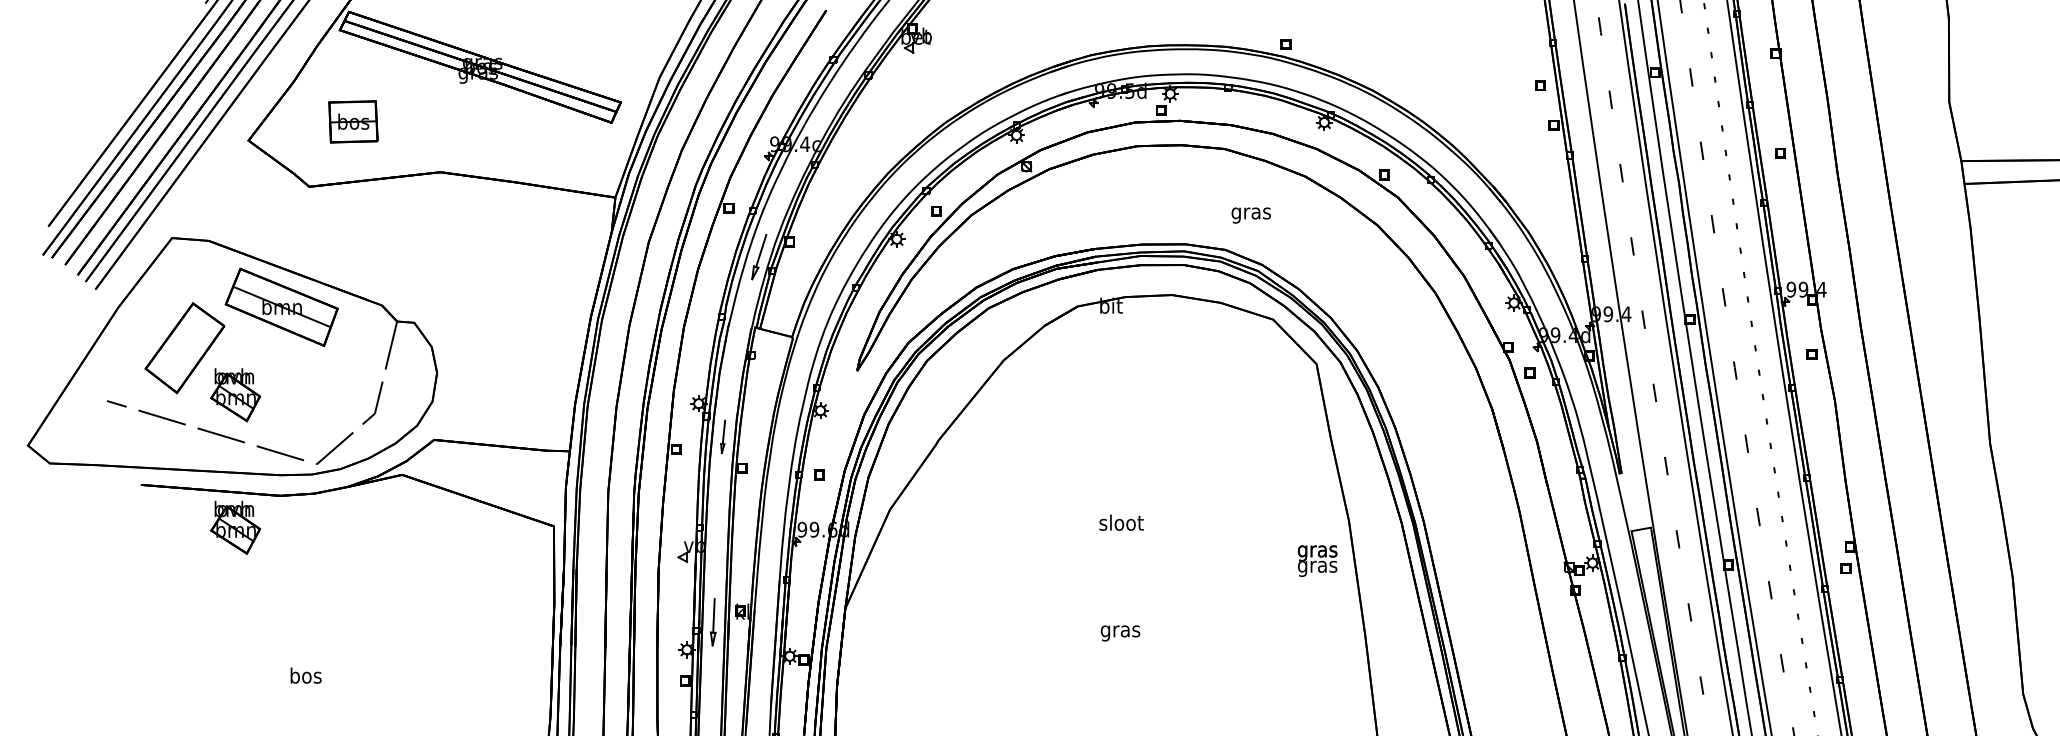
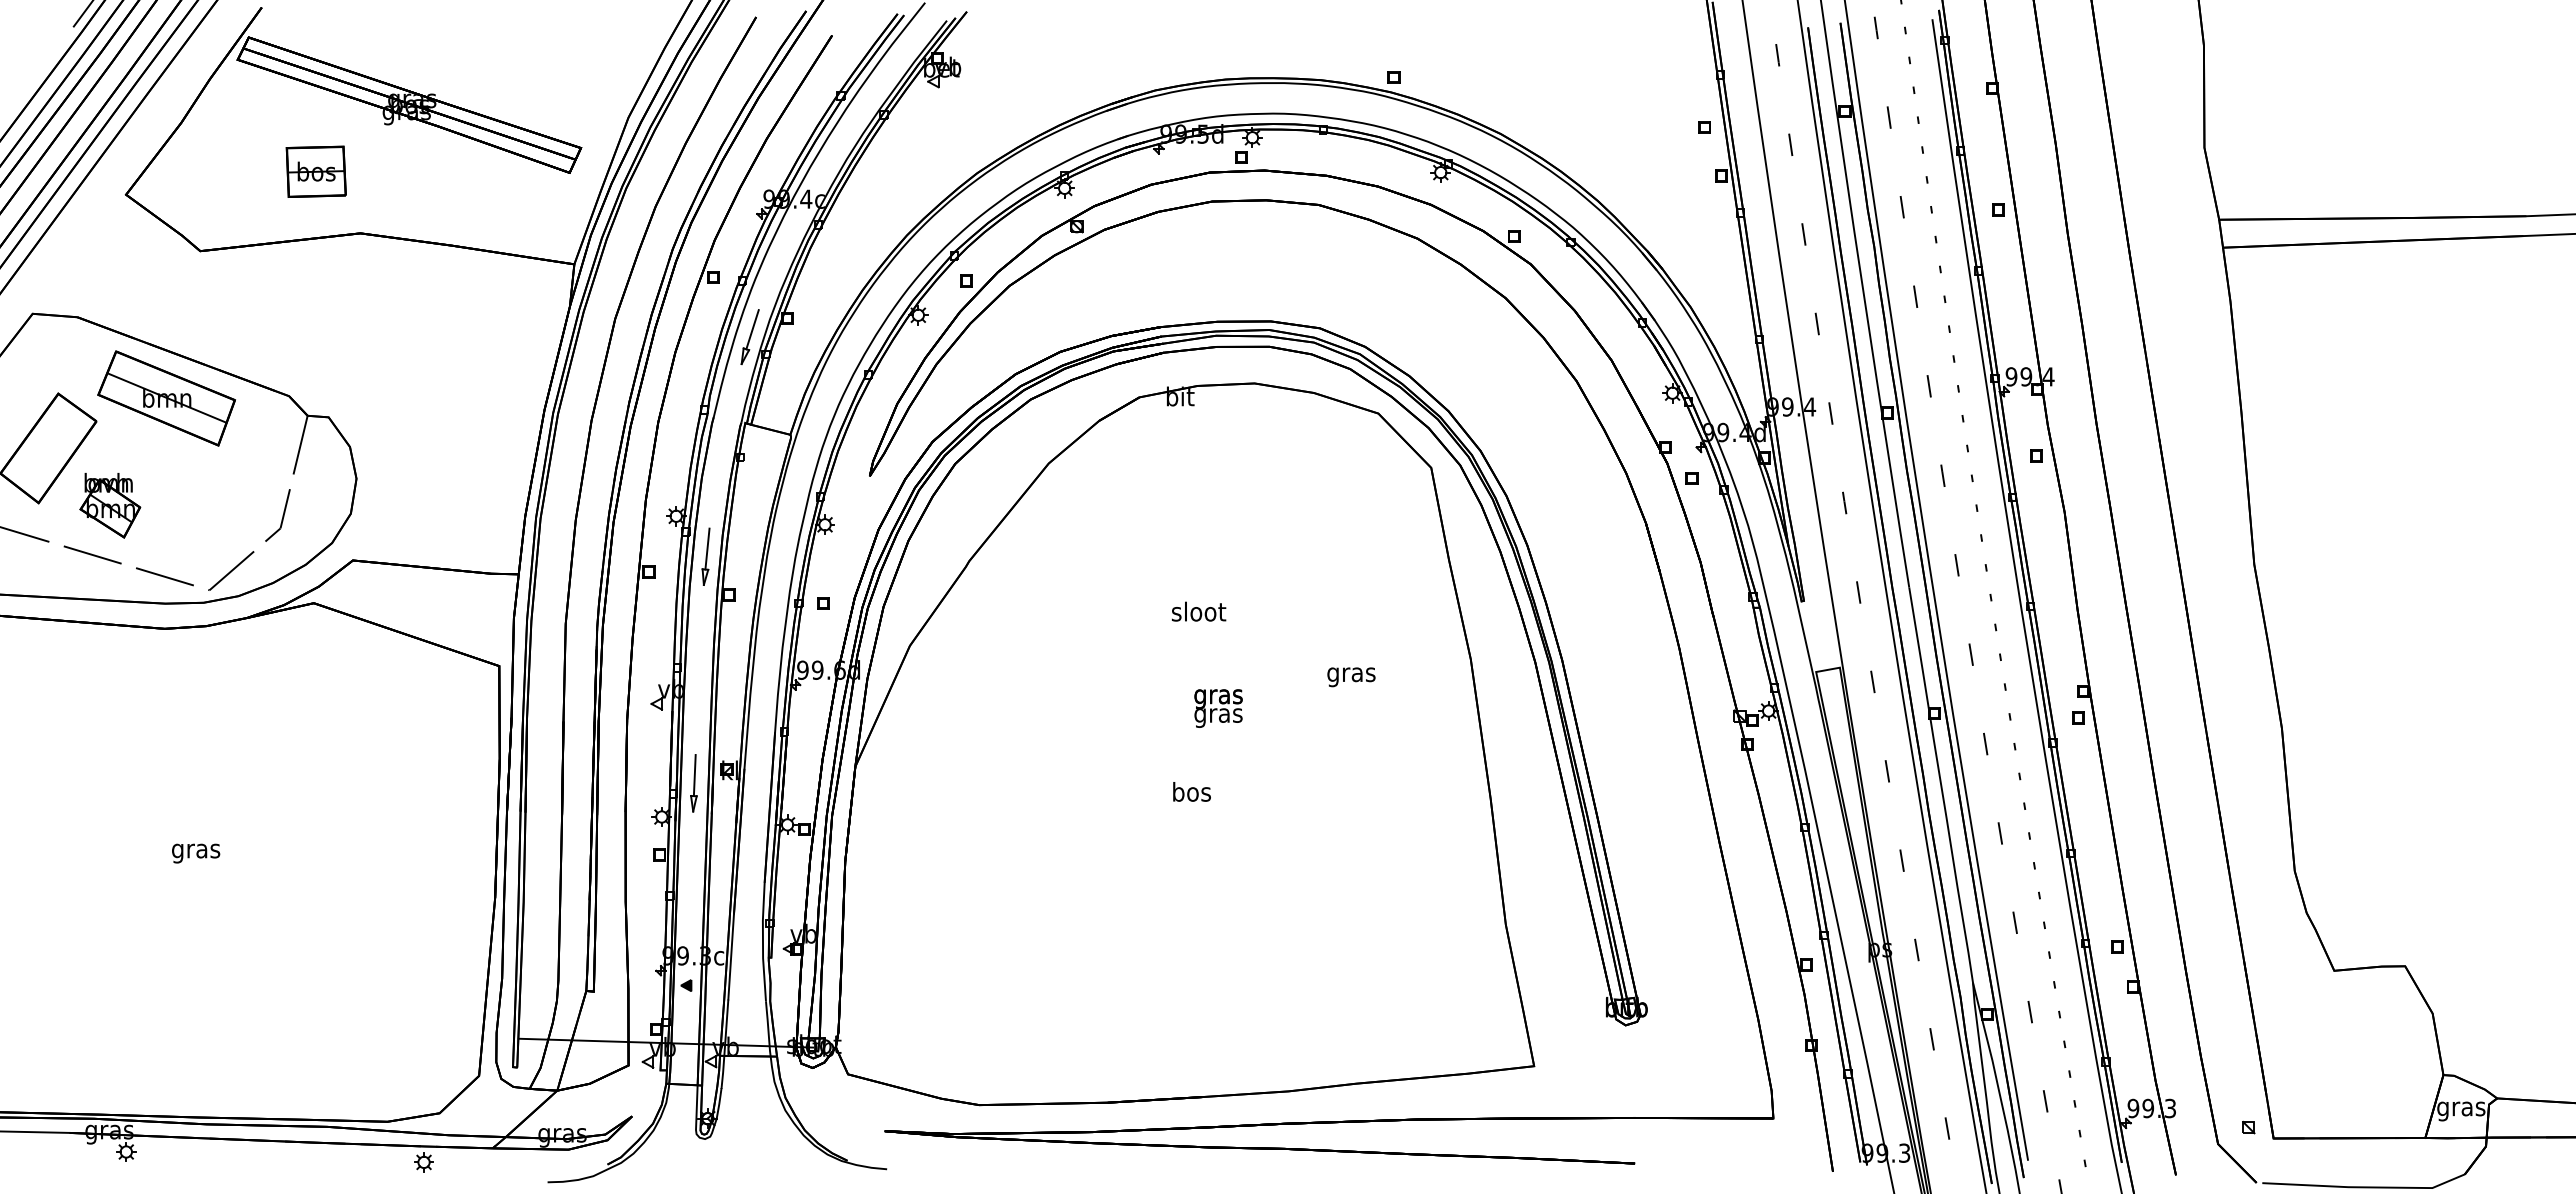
part: (352, 121) -> (315, 171), moved
text: (1251, 215) -> (1351, 677), moved
part: (722, 436) -> (705, 556), size x1.43
text: (1122, 522) -> (1199, 611), moved
part: (235, 527) -> (110, 667), removed
text: (1317, 561) -> (1218, 708), moved
text: (1120, 631) -> (1191, 794), gras -> bos
text: (306, 677) -> (196, 850), bos -> gras

